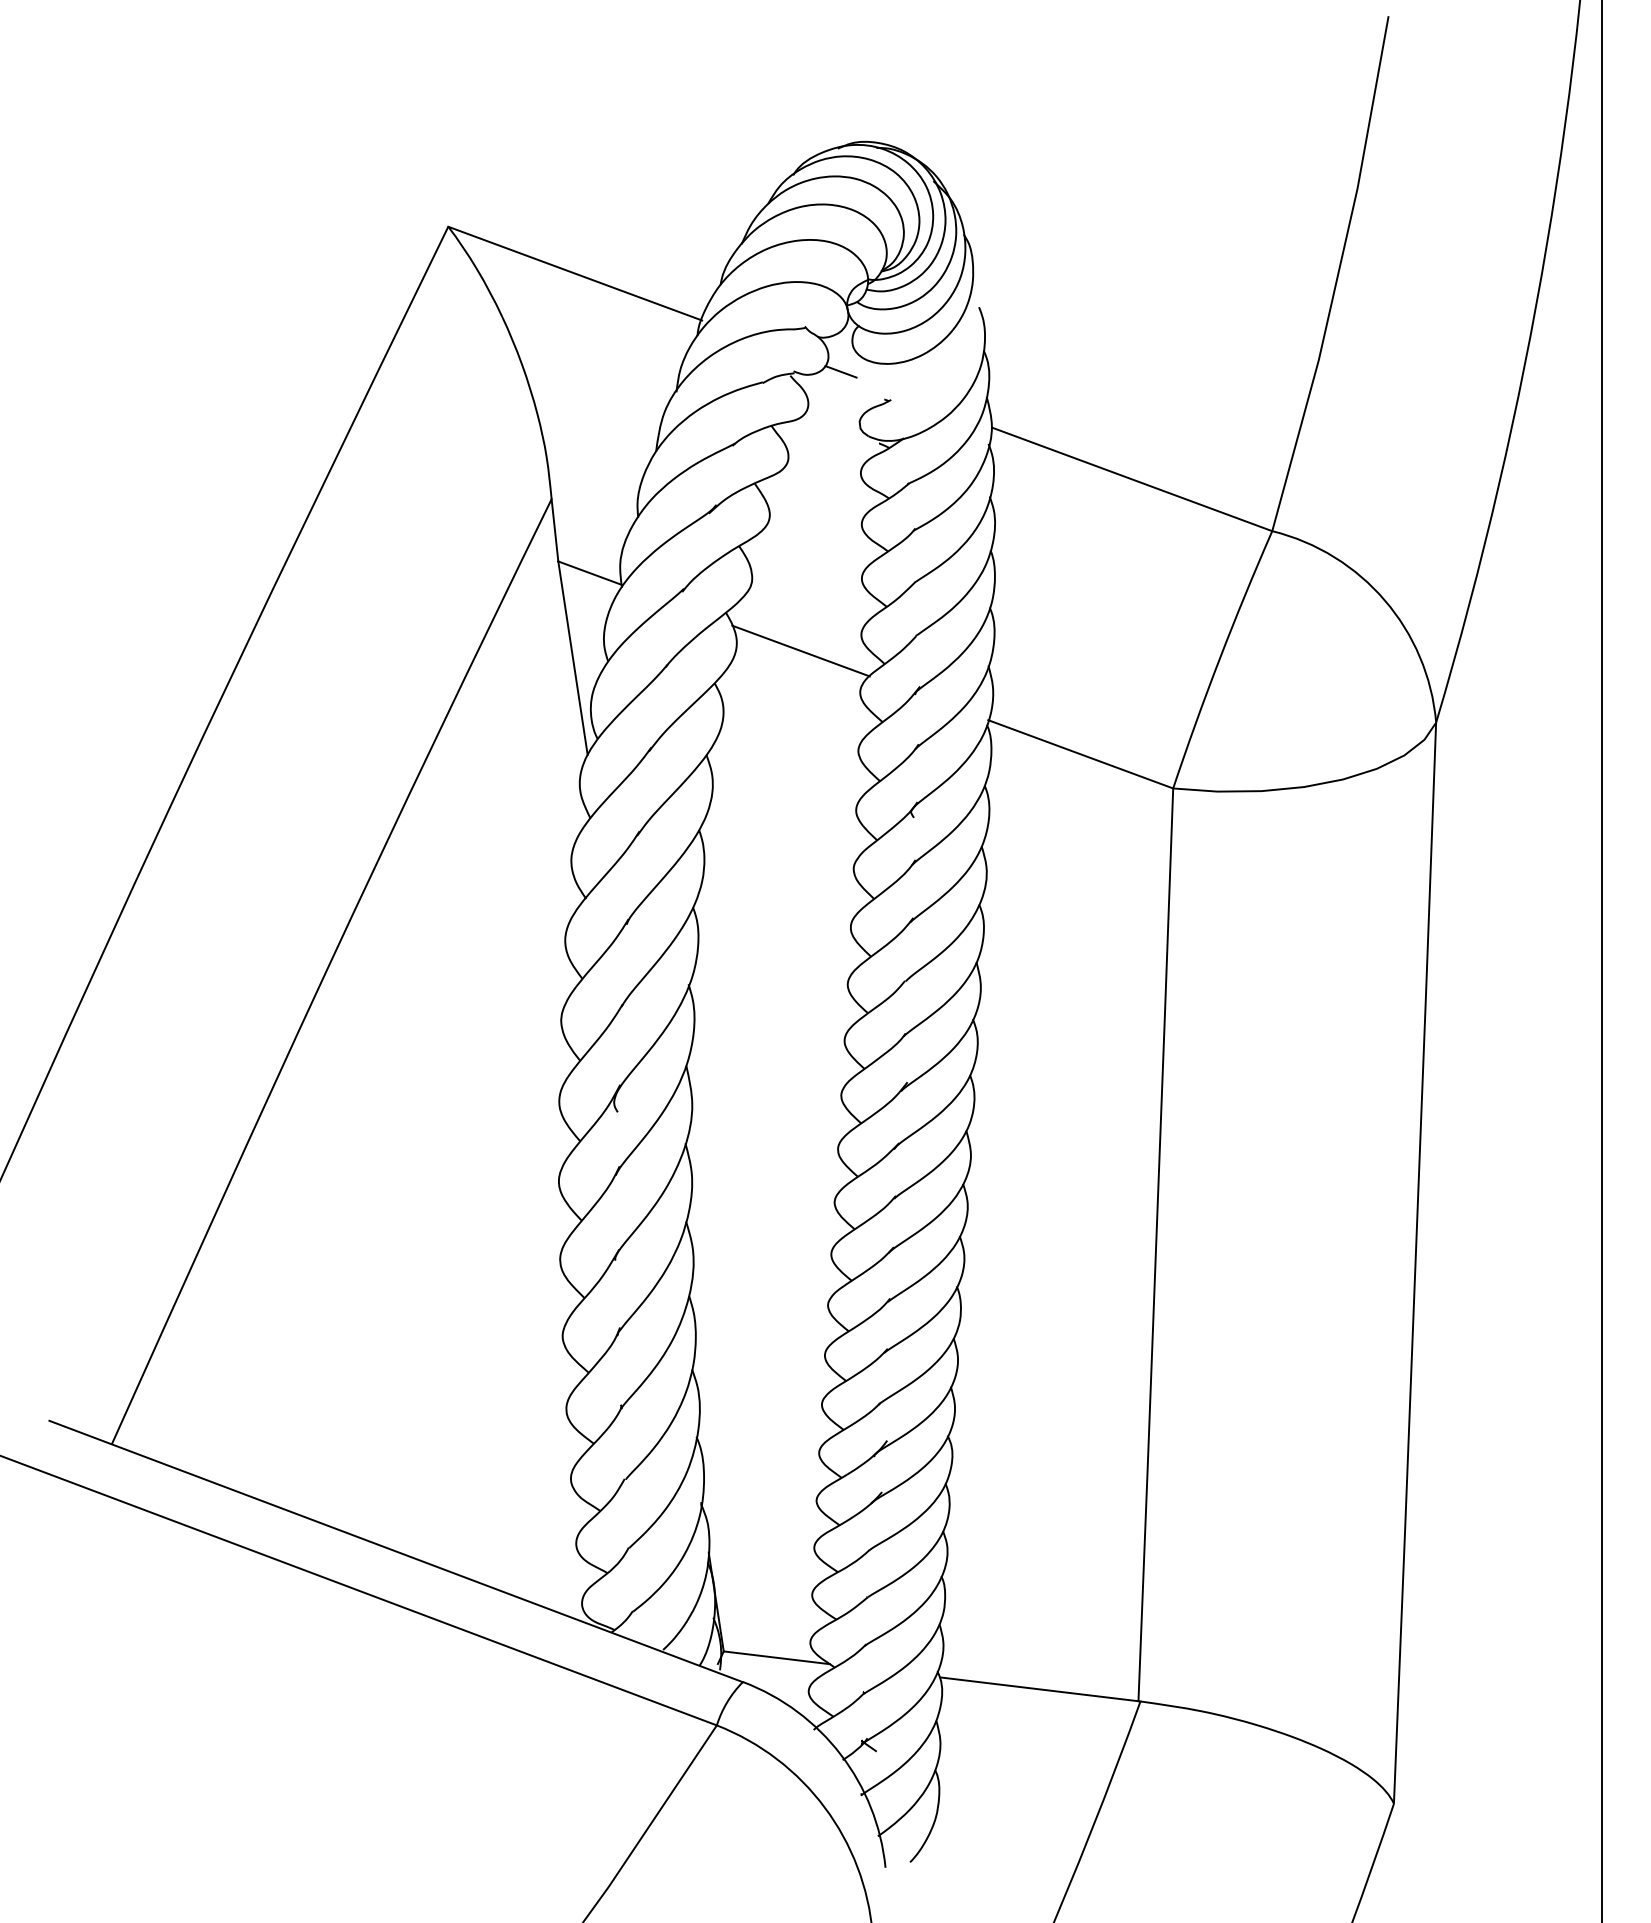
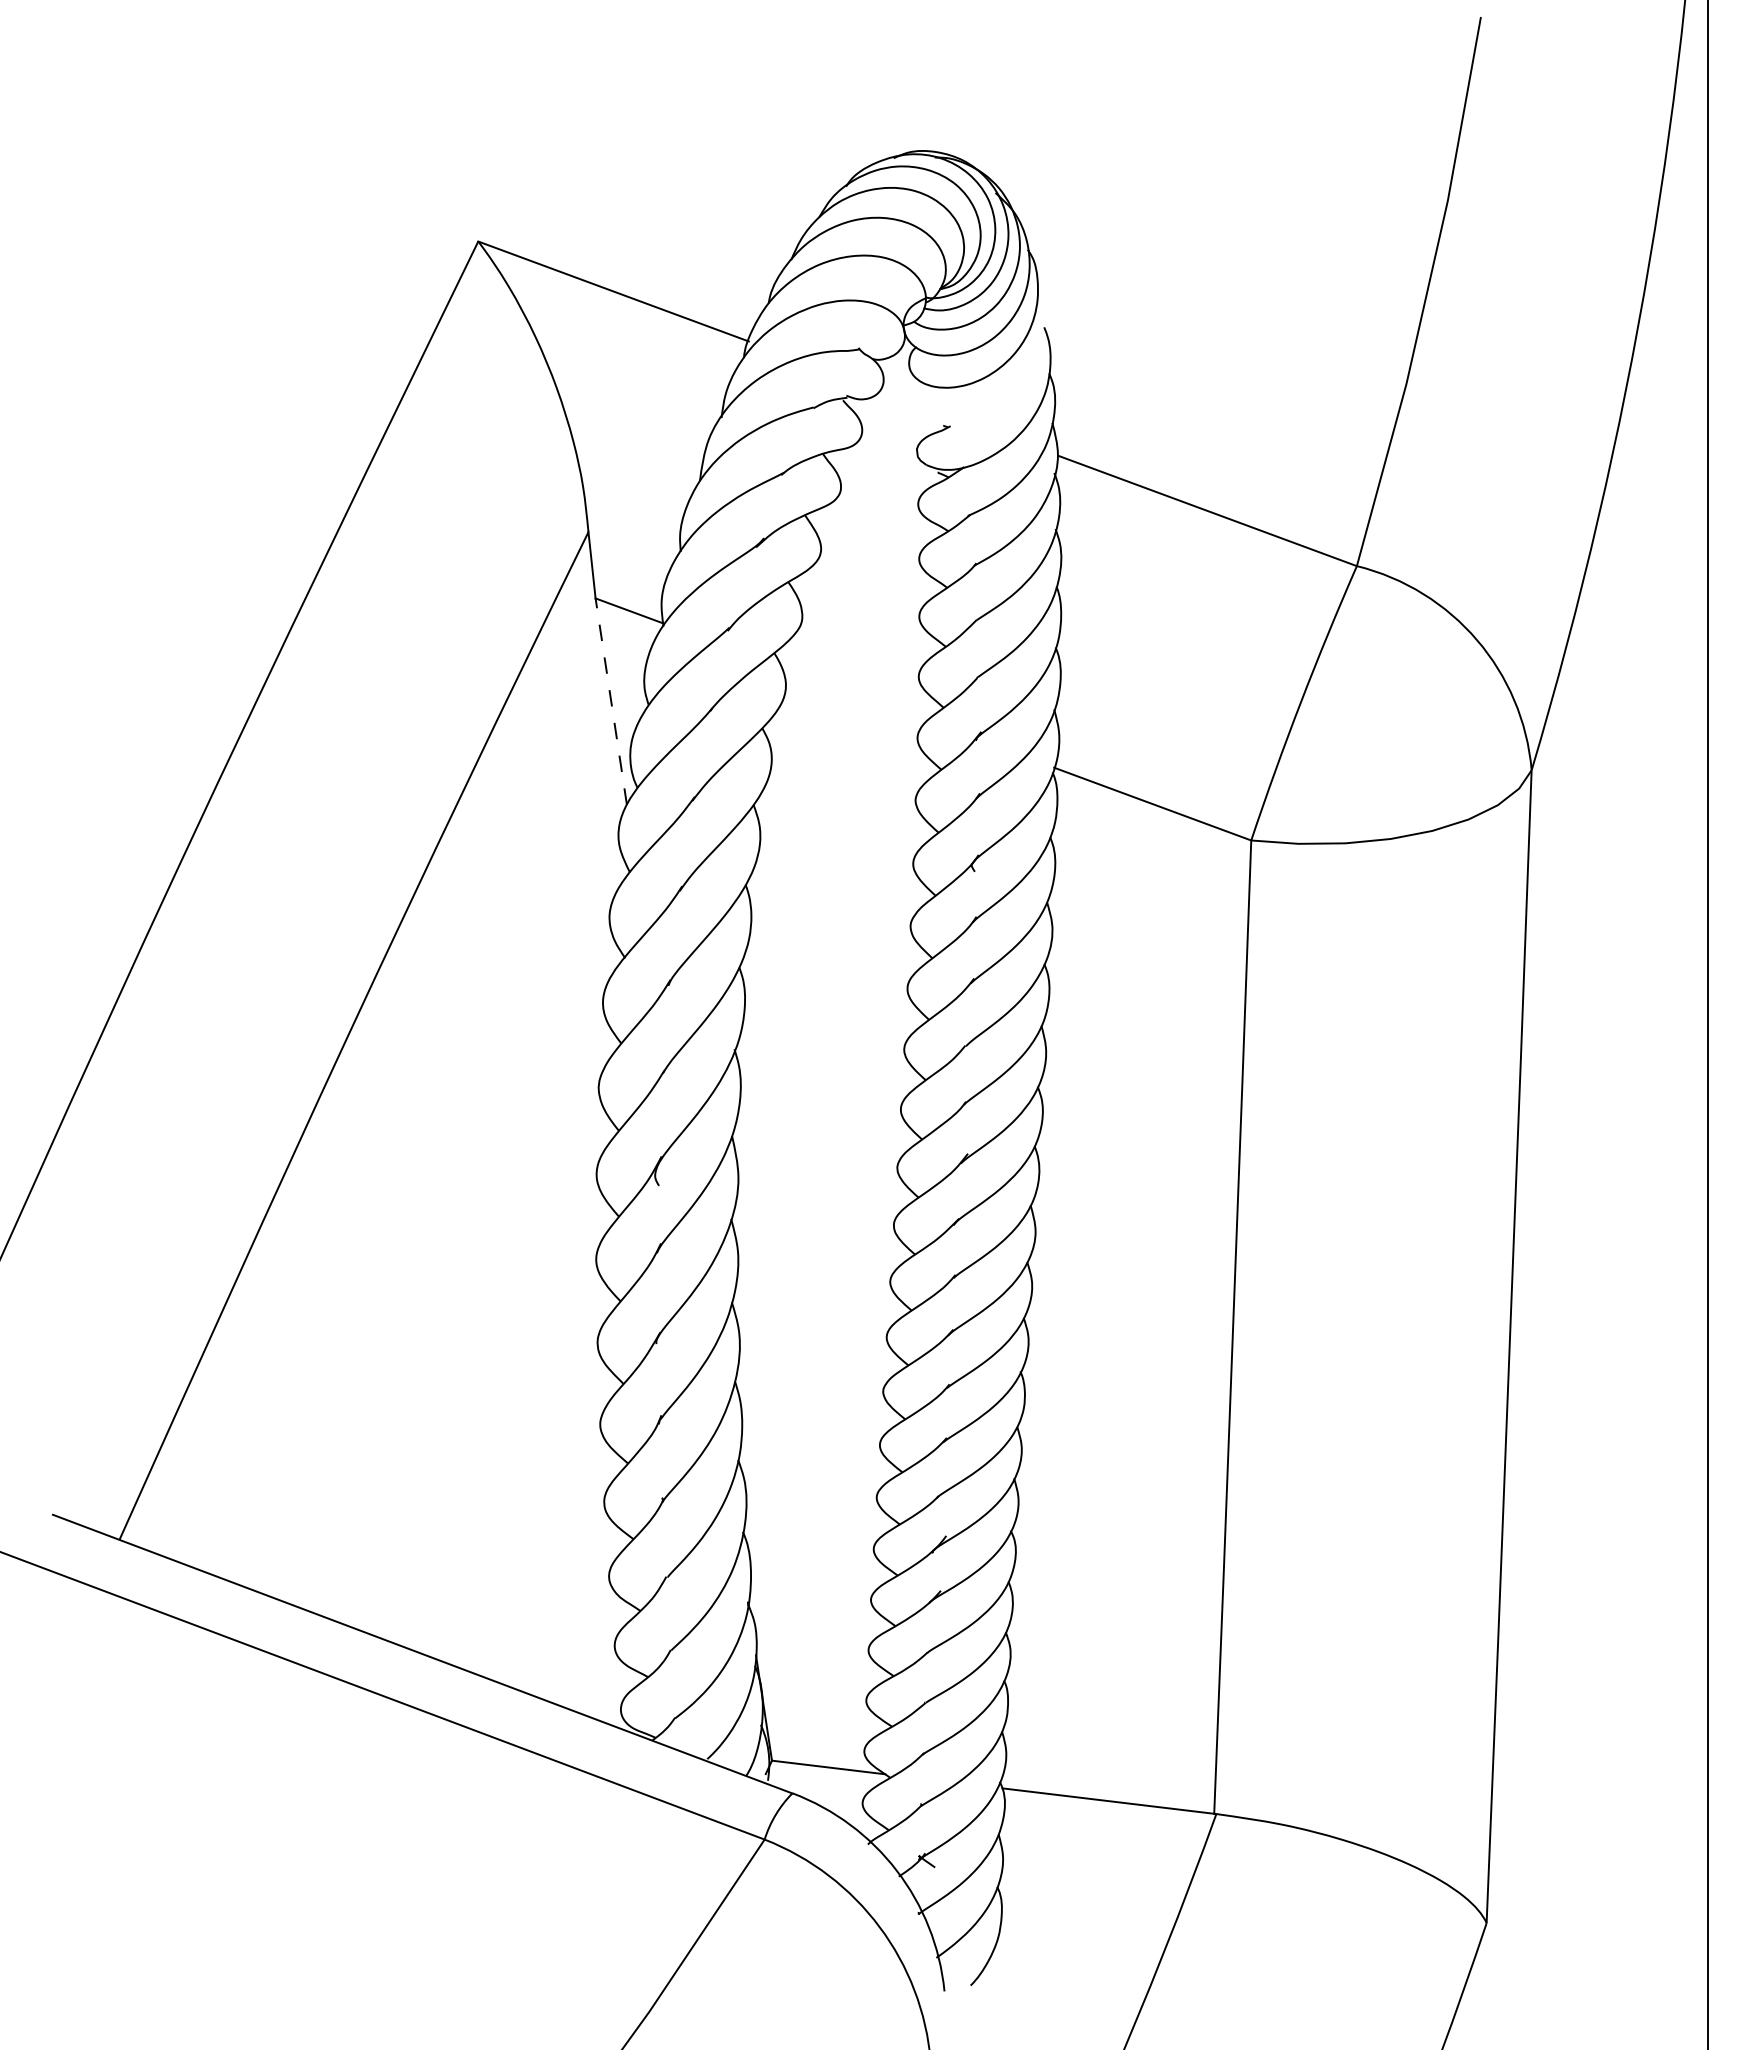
line: (840, 372) -> (896, 396), removed
line: (801, 650) -> (854, 693), removed
line: (573, 658) -> (611, 701), solid -> dashed

